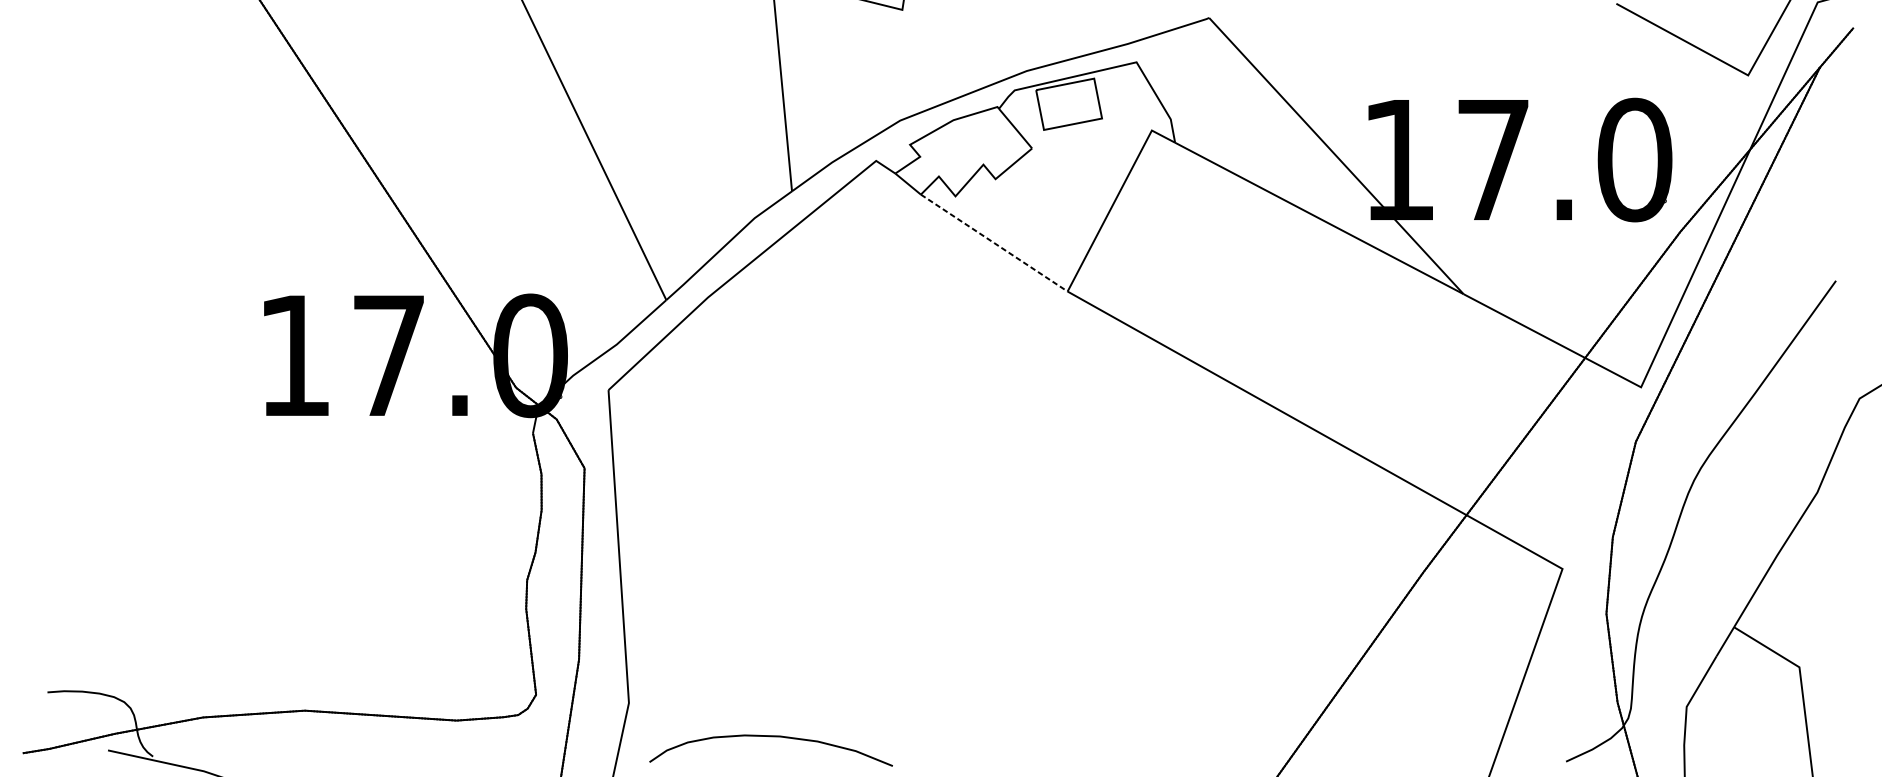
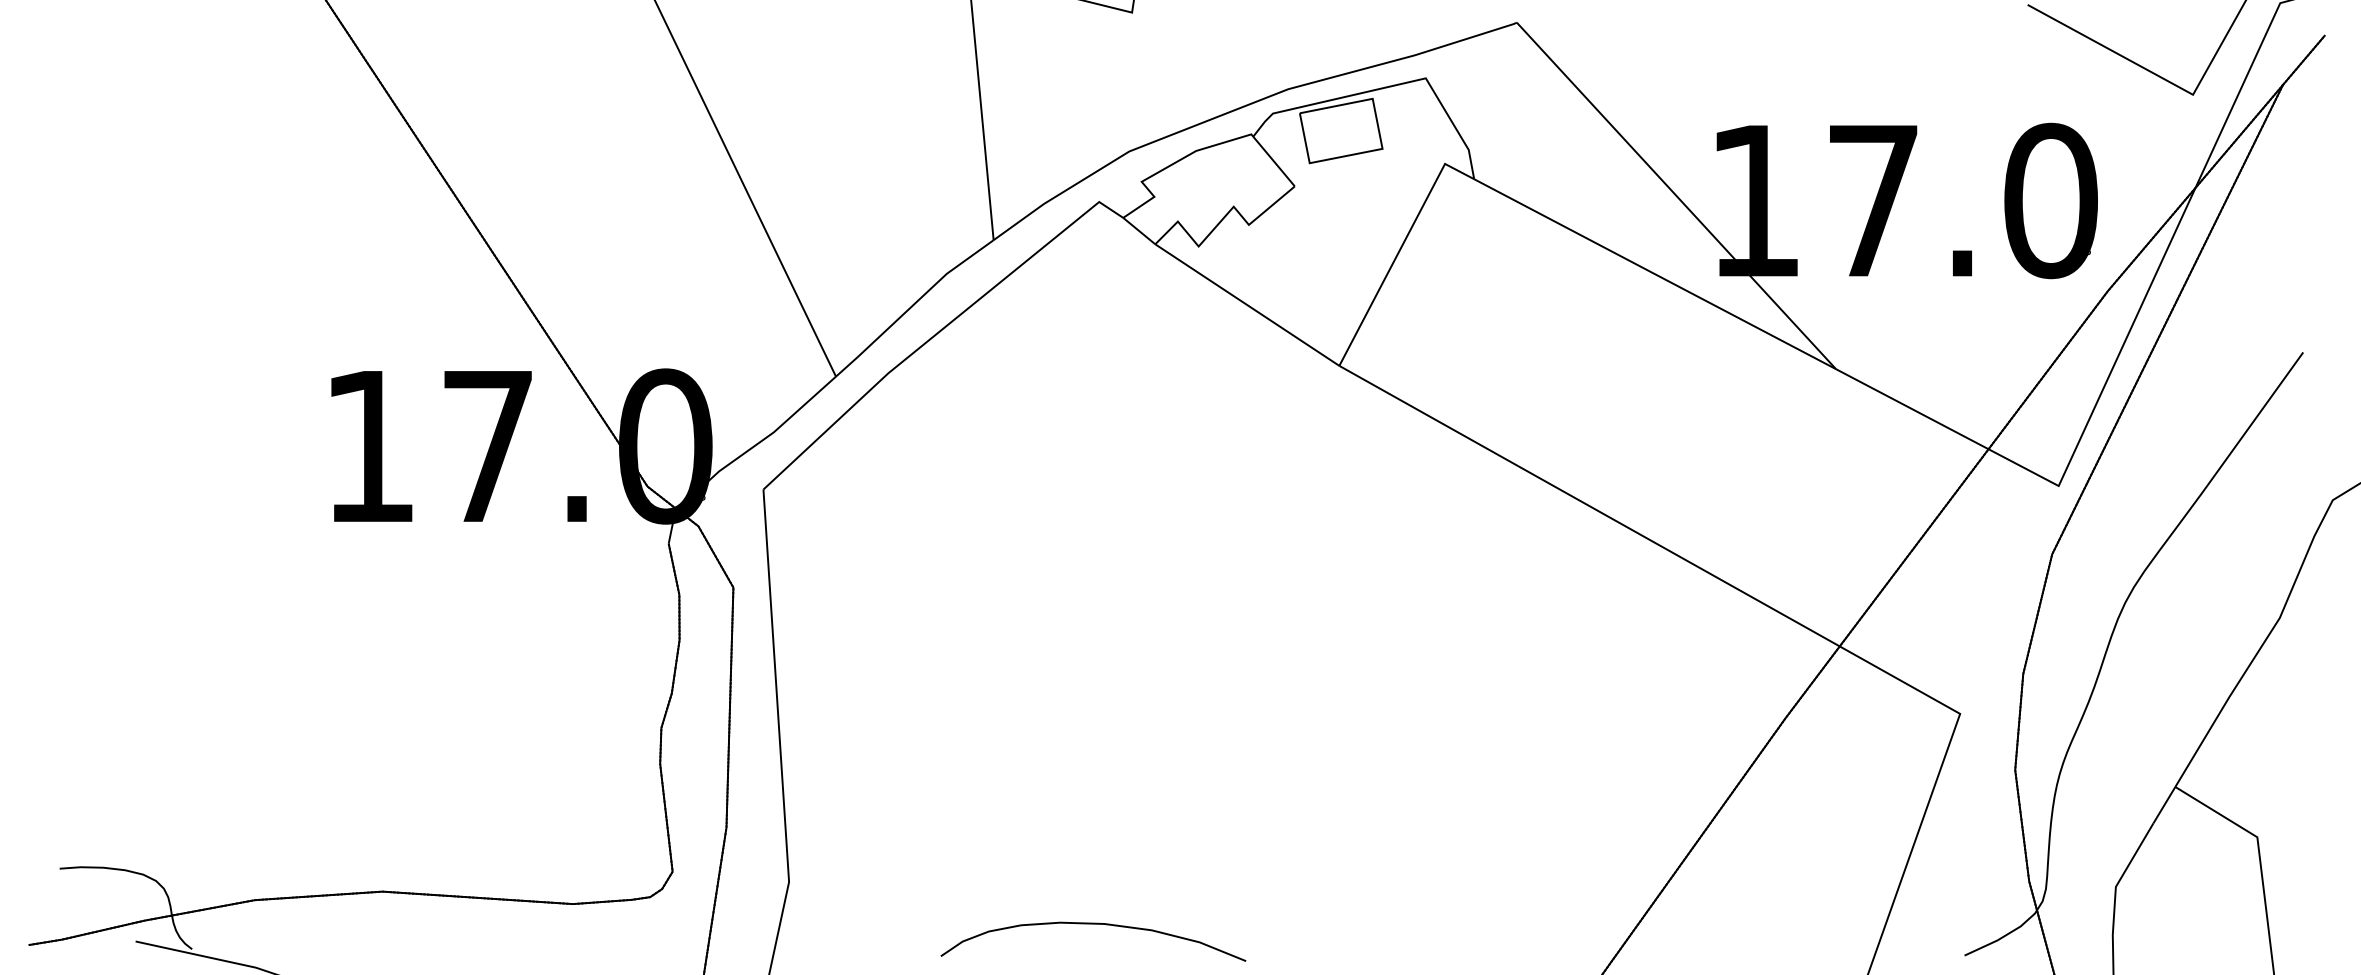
line: (994, 243) -> (1247, 305), dashed -> solid
curve: (771, 736) -> (1093, 924), moved

